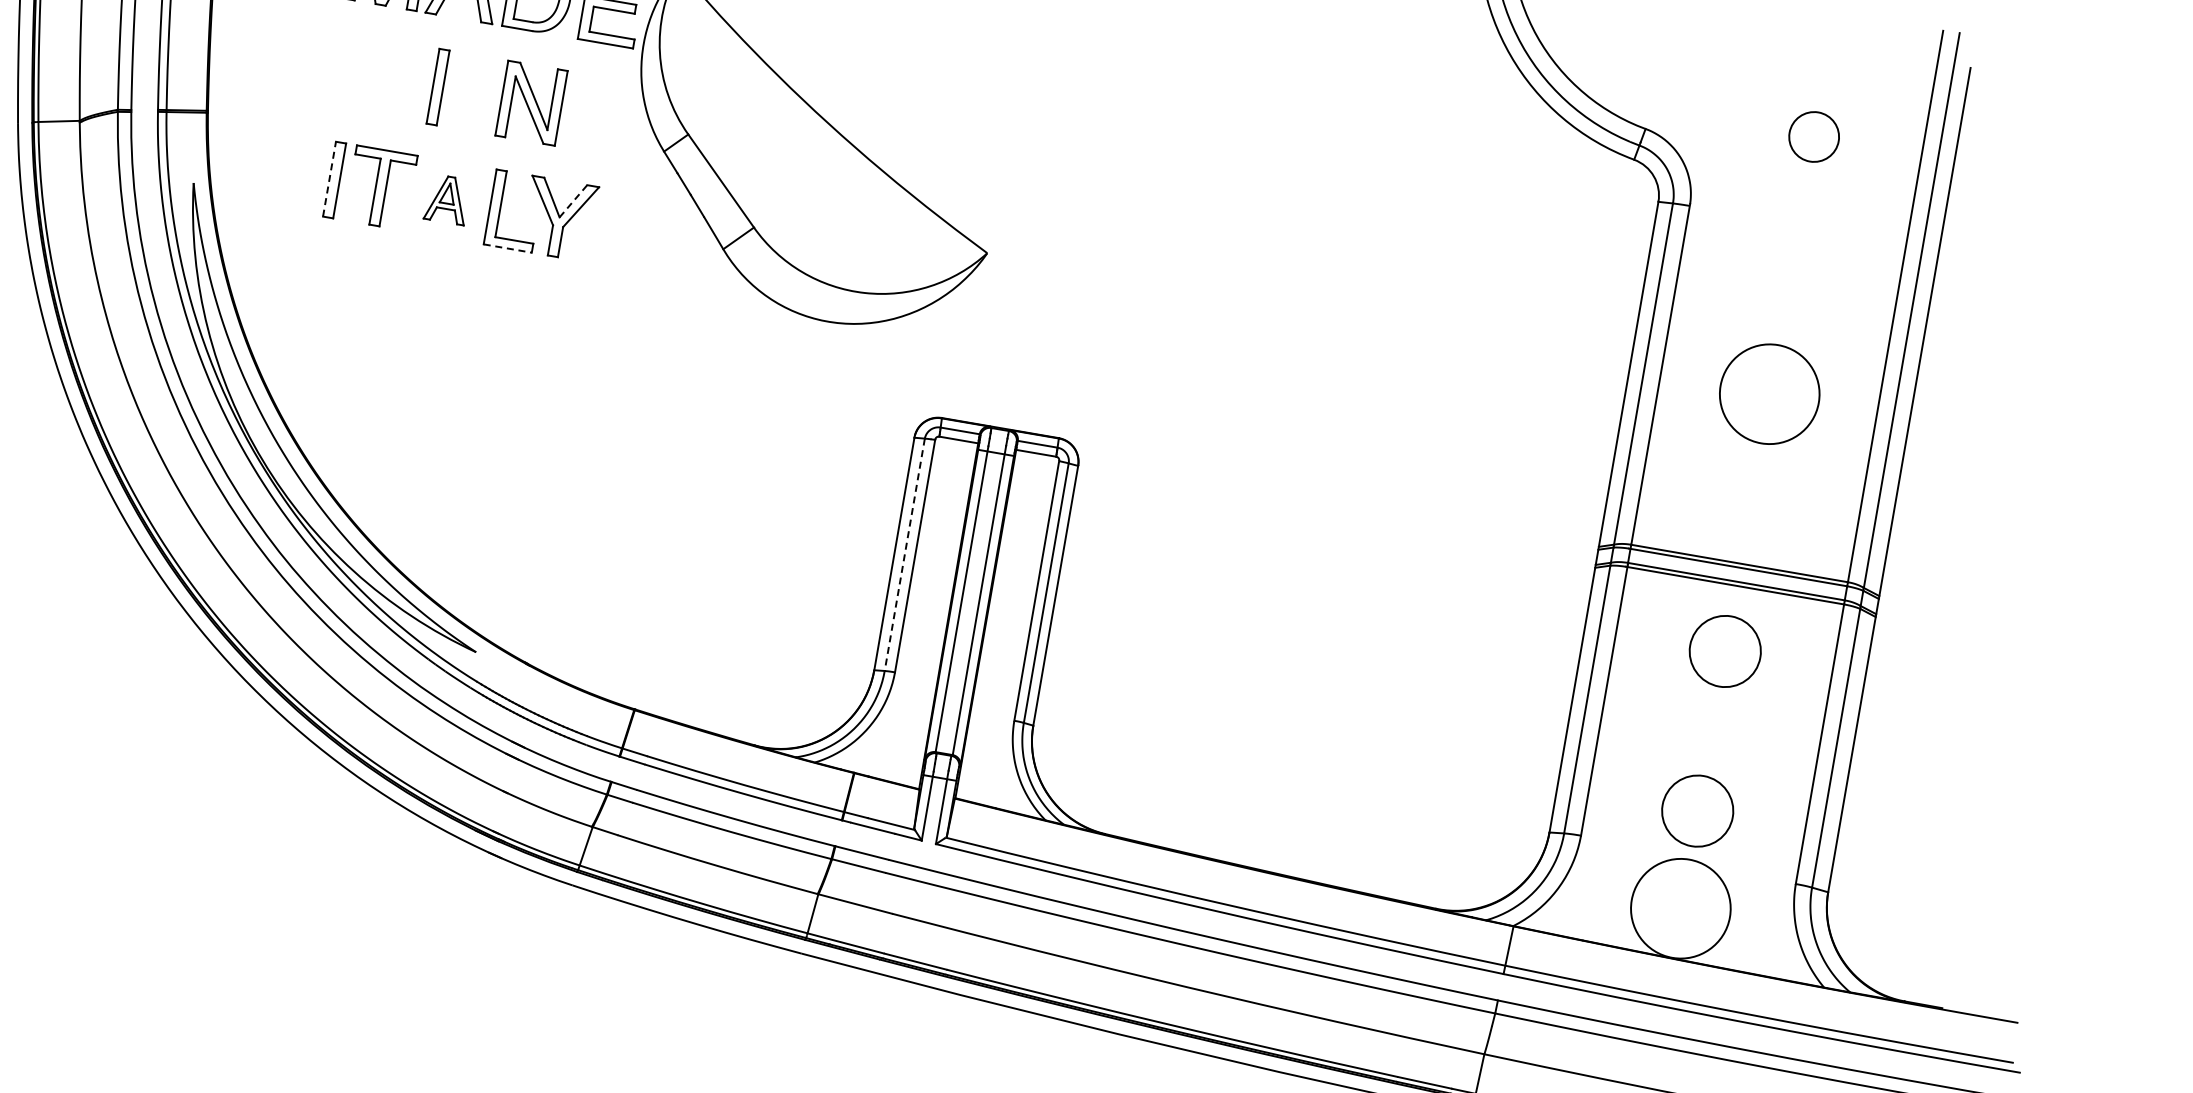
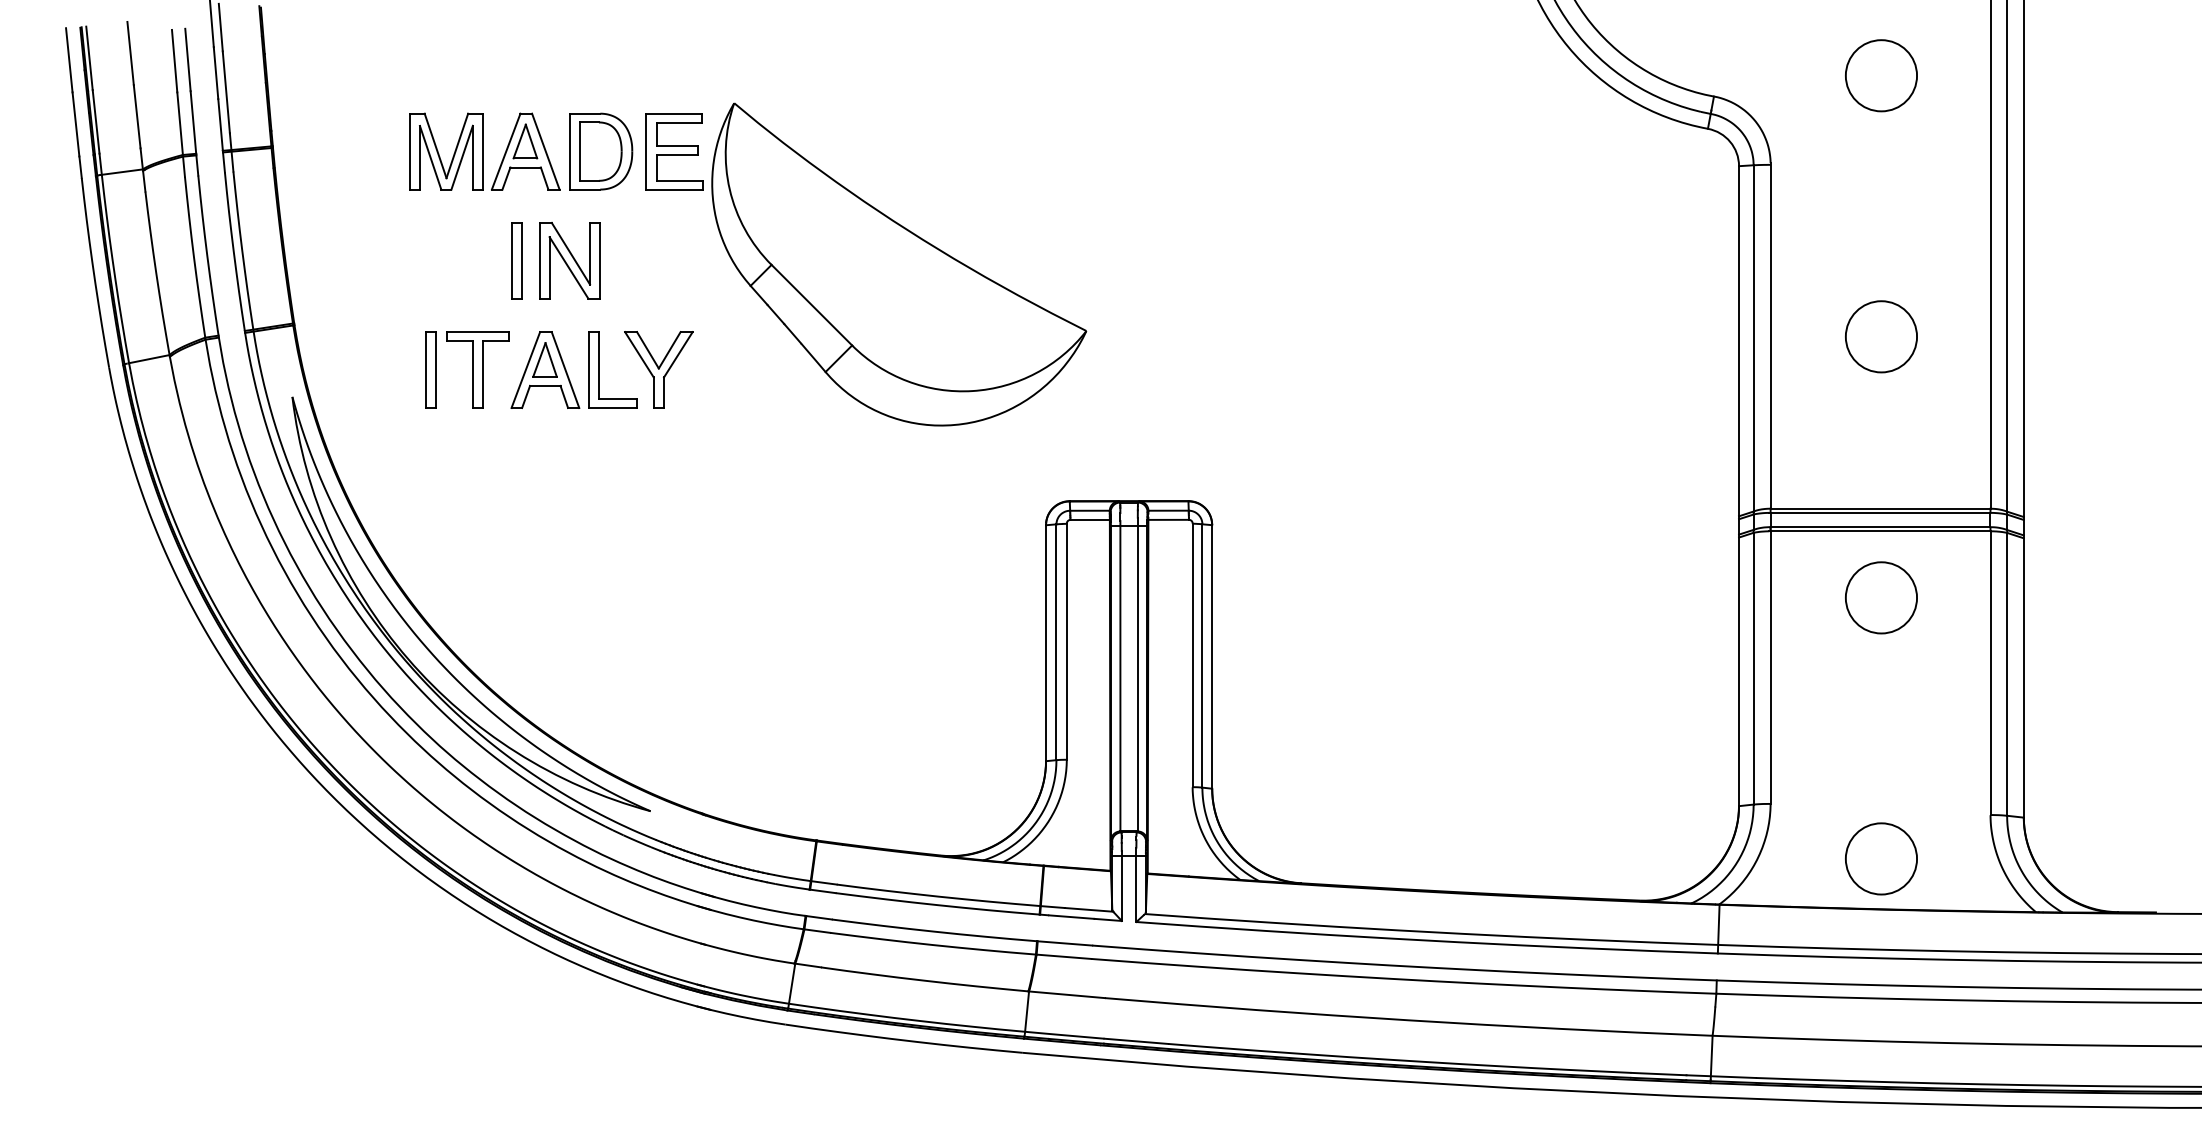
part: (531, 102) -> (569, 260), moved
circle: (1814, 136) -> (1881, 75), size x1.43
line: (329, 179) -> (425, 370), dashed -> solid
part: (447, 199) -> (545, 369), size x1.67
line: (573, 200) -> (669, 349), dashed -> solid
line: (508, 249) -> (613, 408), dashed -> solid
circle: (1769, 393) -> (1881, 336), size x0.71
line: (904, 555) -> (1056, 642), dashed -> solid
circle: (1697, 810) -> (1881, 759), removed
circle: (1681, 908) -> (1881, 858), size x0.71

